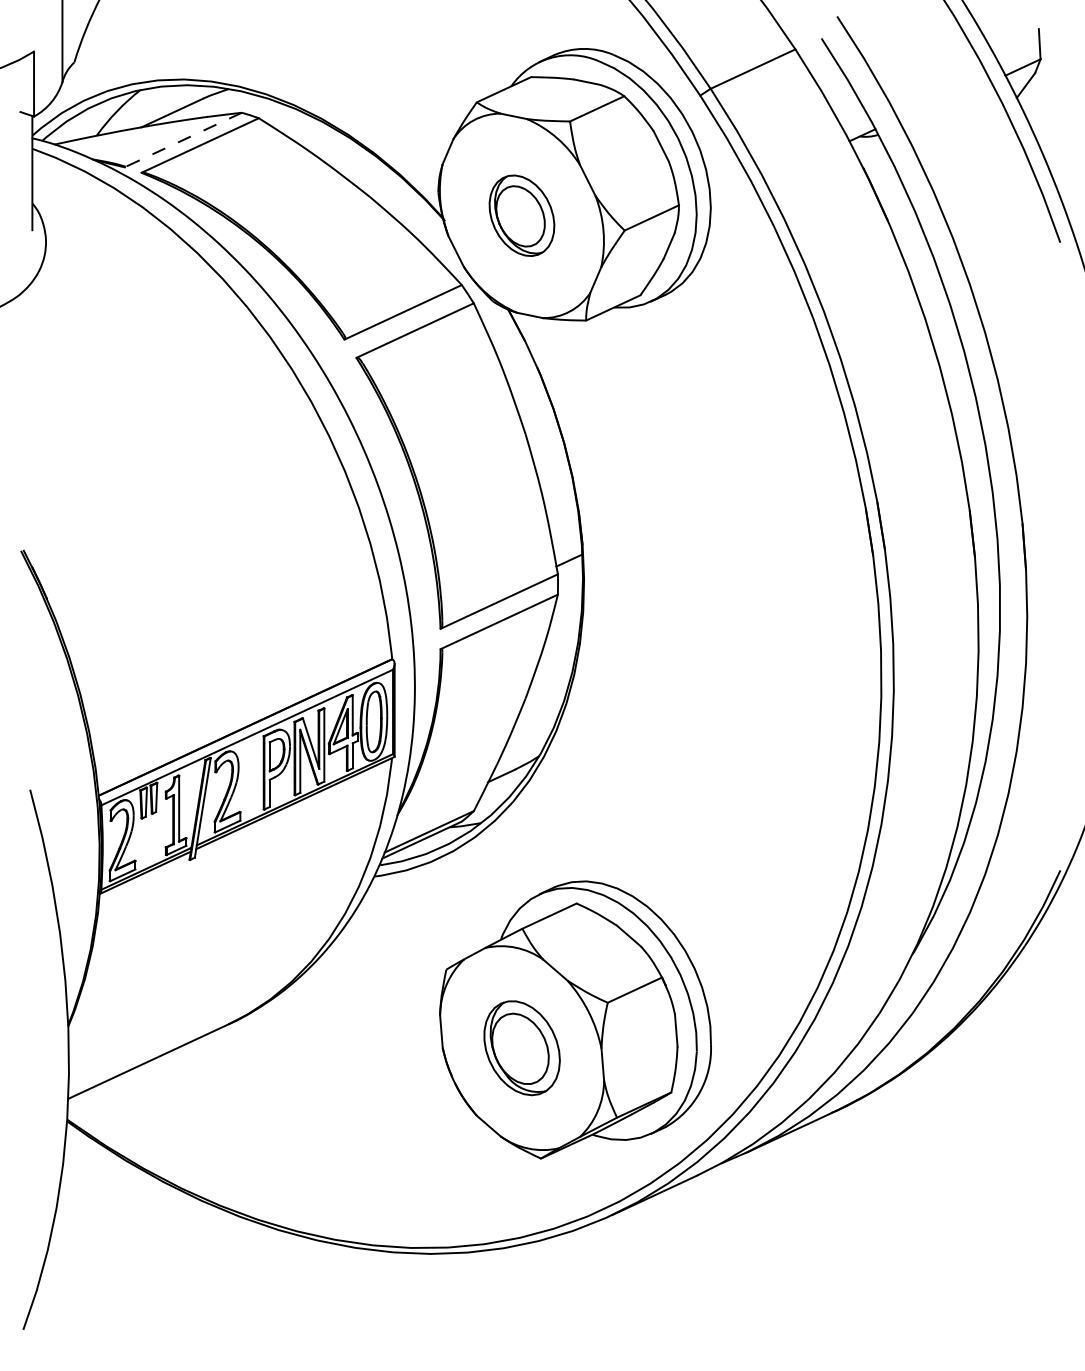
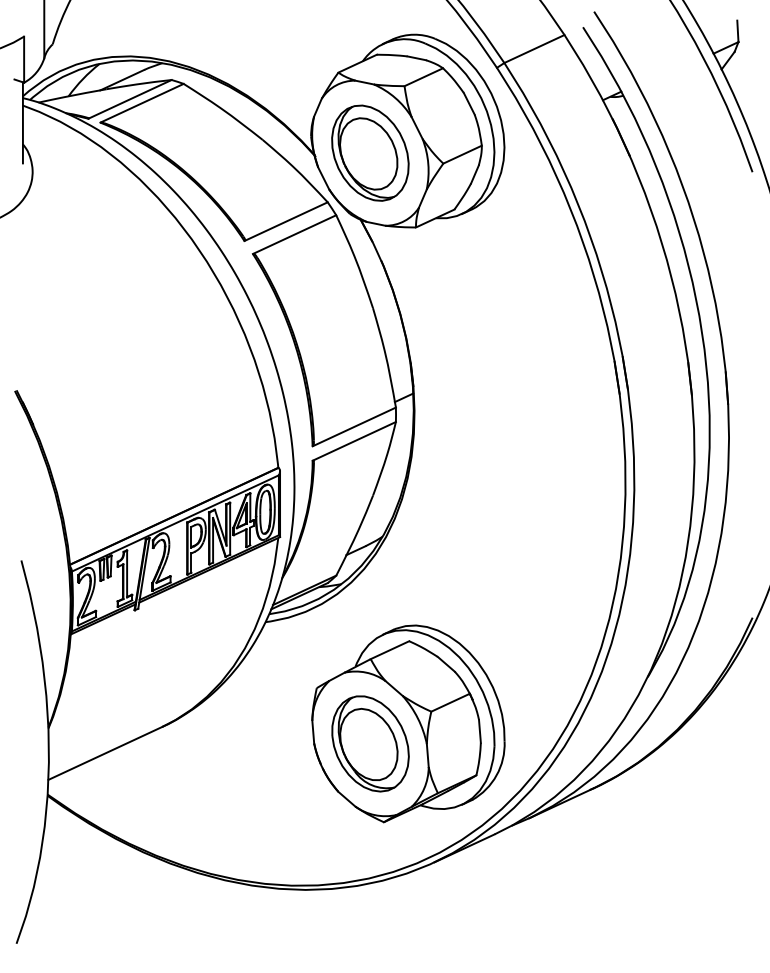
line: (183, 140) -> (130, 99), dashed -> solid
part: (522, 214) -> (370, 152), size x1.67
part: (522, 1047) -> (370, 743), size x1.43

